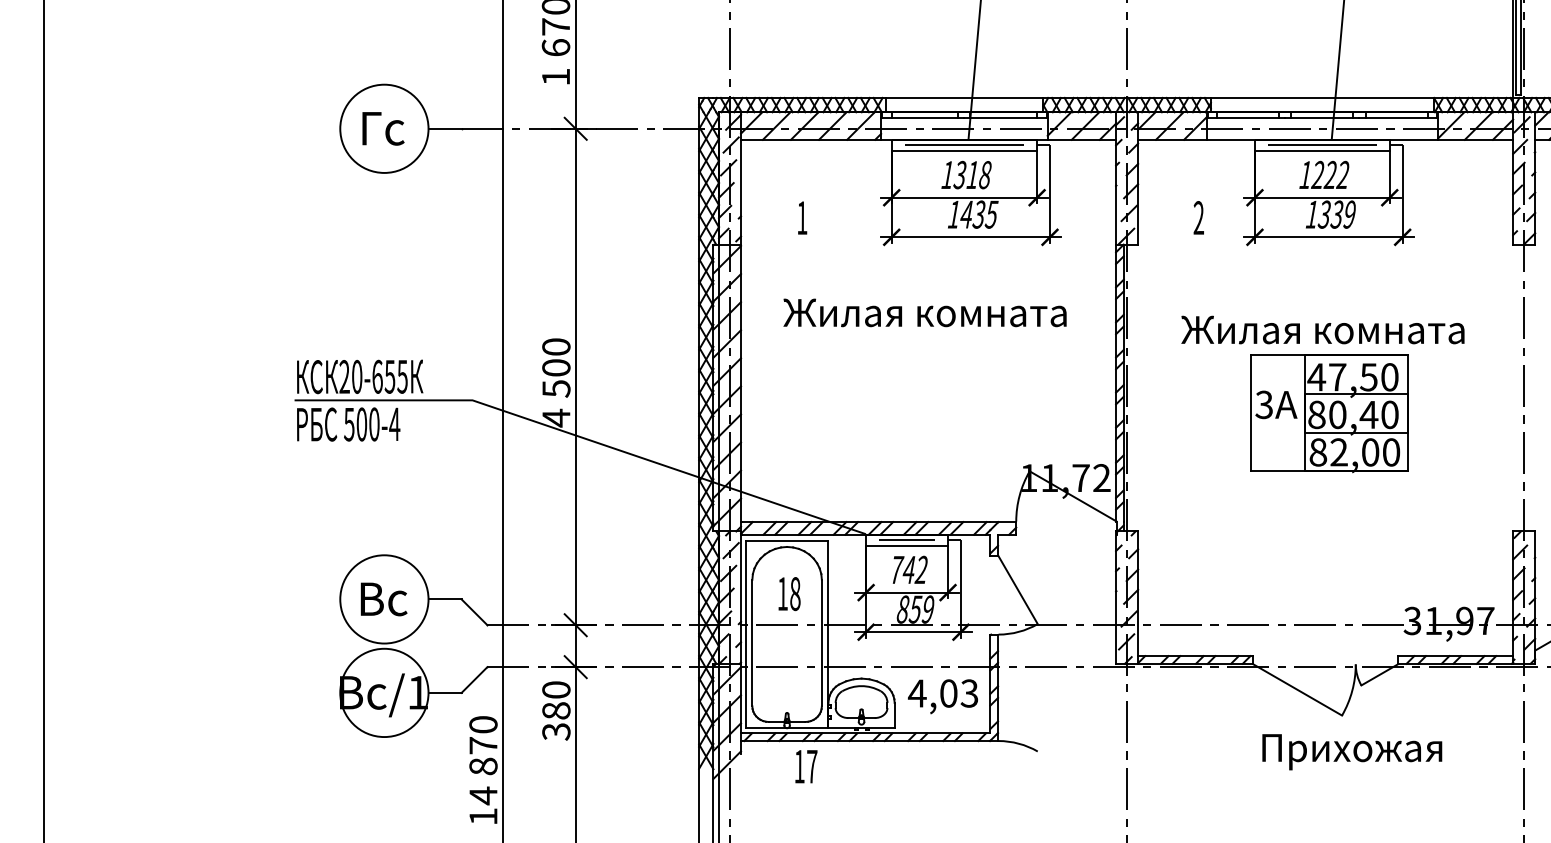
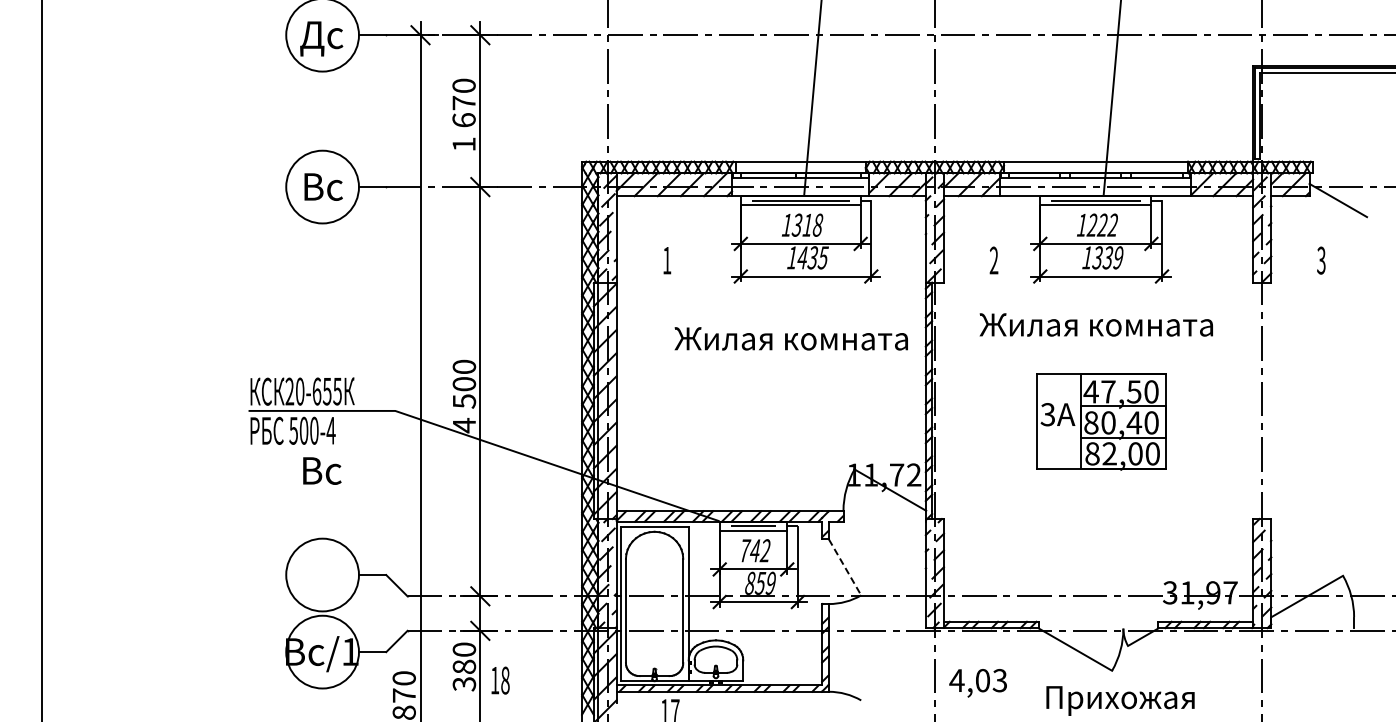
text: (387, 128) -> (325, 186), Гс -> Вс
text: (924, 312) -> (790, 338), moved
text: (1321, 329) -> (1095, 324), moved
line: (1018, 590) -> (845, 567), solid -> dashed
text: (789, 593) -> (500, 680), moved
text: (384, 598) -> (322, 470), moved
text: (942, 697) -> (977, 683), moved

